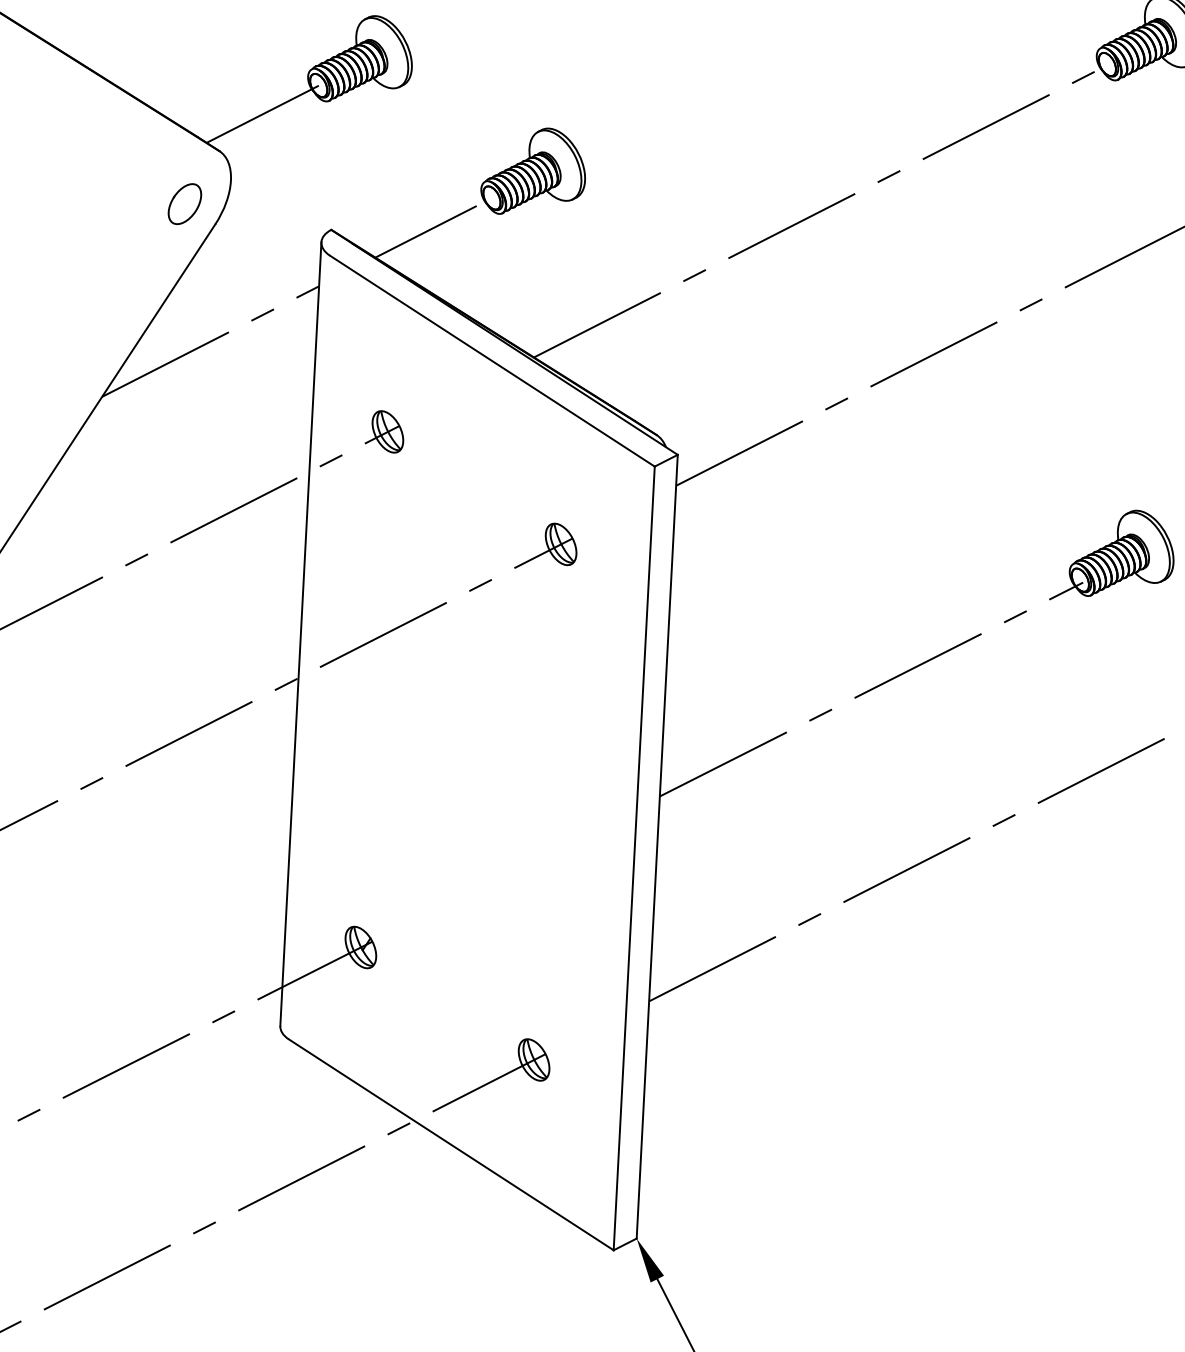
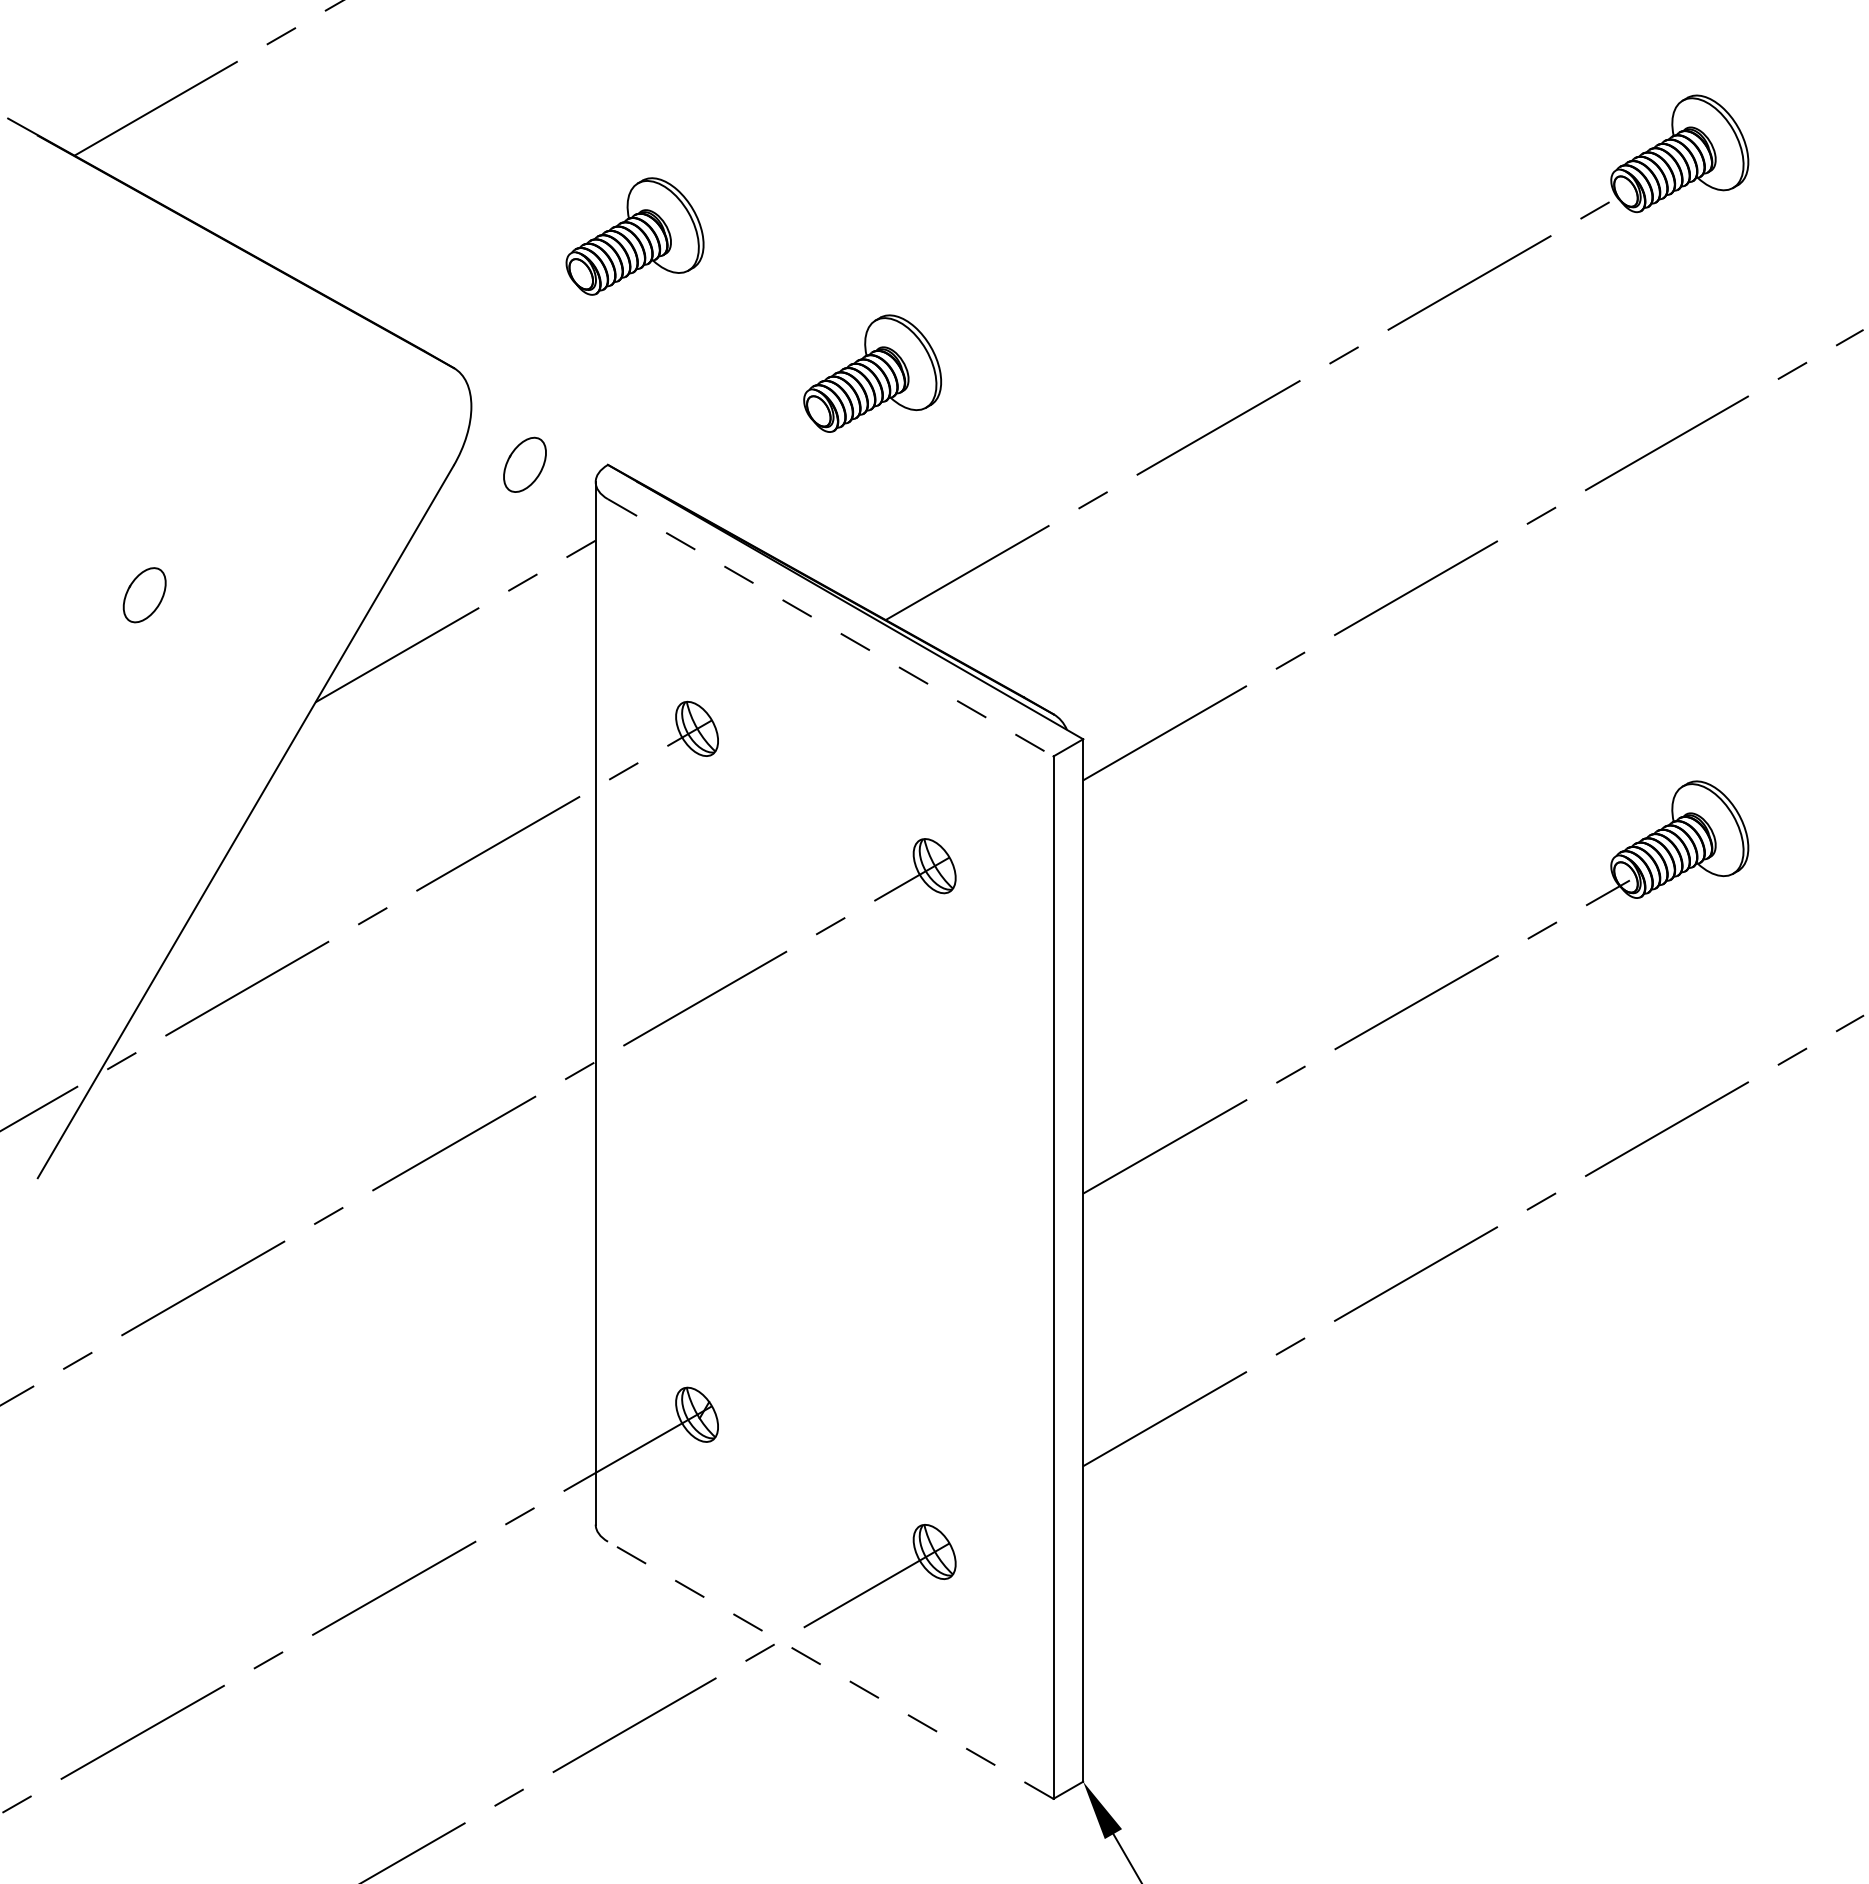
line: (262, 114) -> (508, 316), removed
part: (184, 203) -> (524, 464), moved
line: (425, 231) -> (733, 460), removed
line: (492, 361) -> (831, 628), solid -> dashed
line: (451, 1144) -> (830, 1670), solid -> dashed

